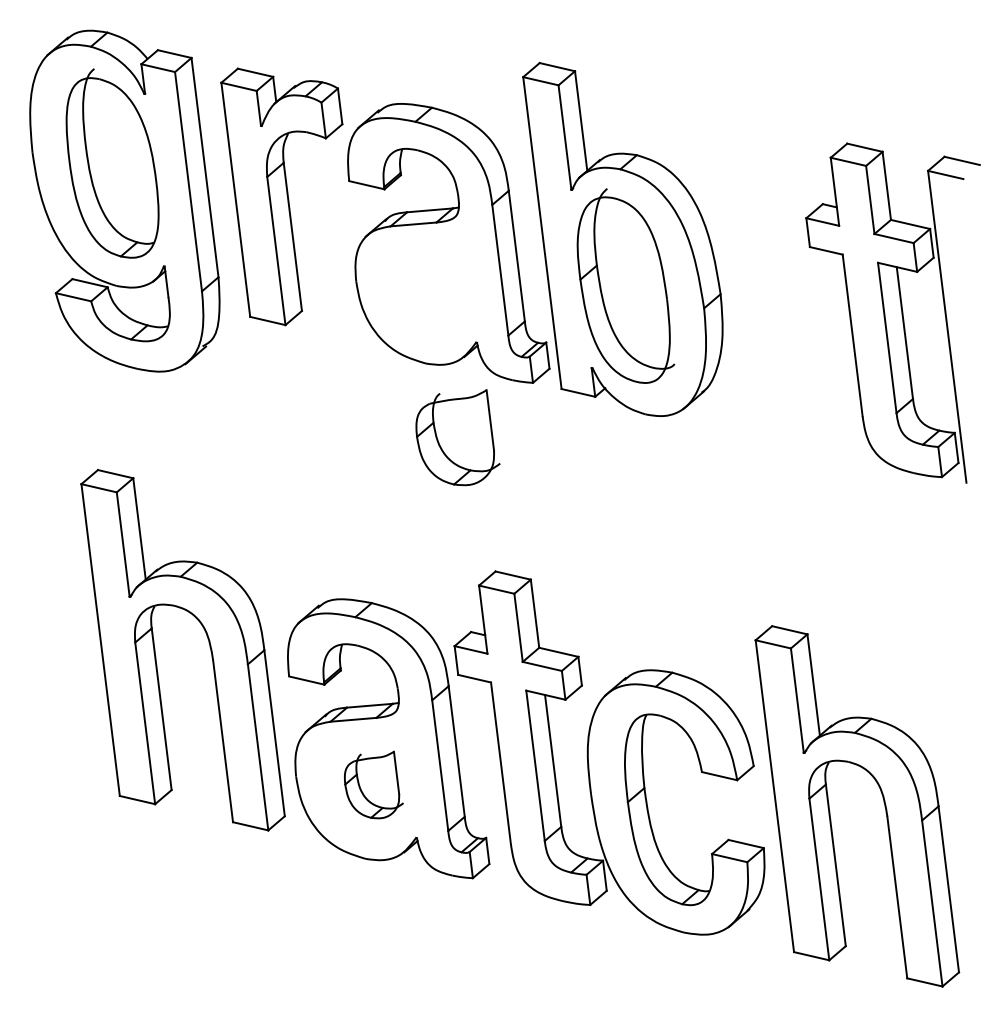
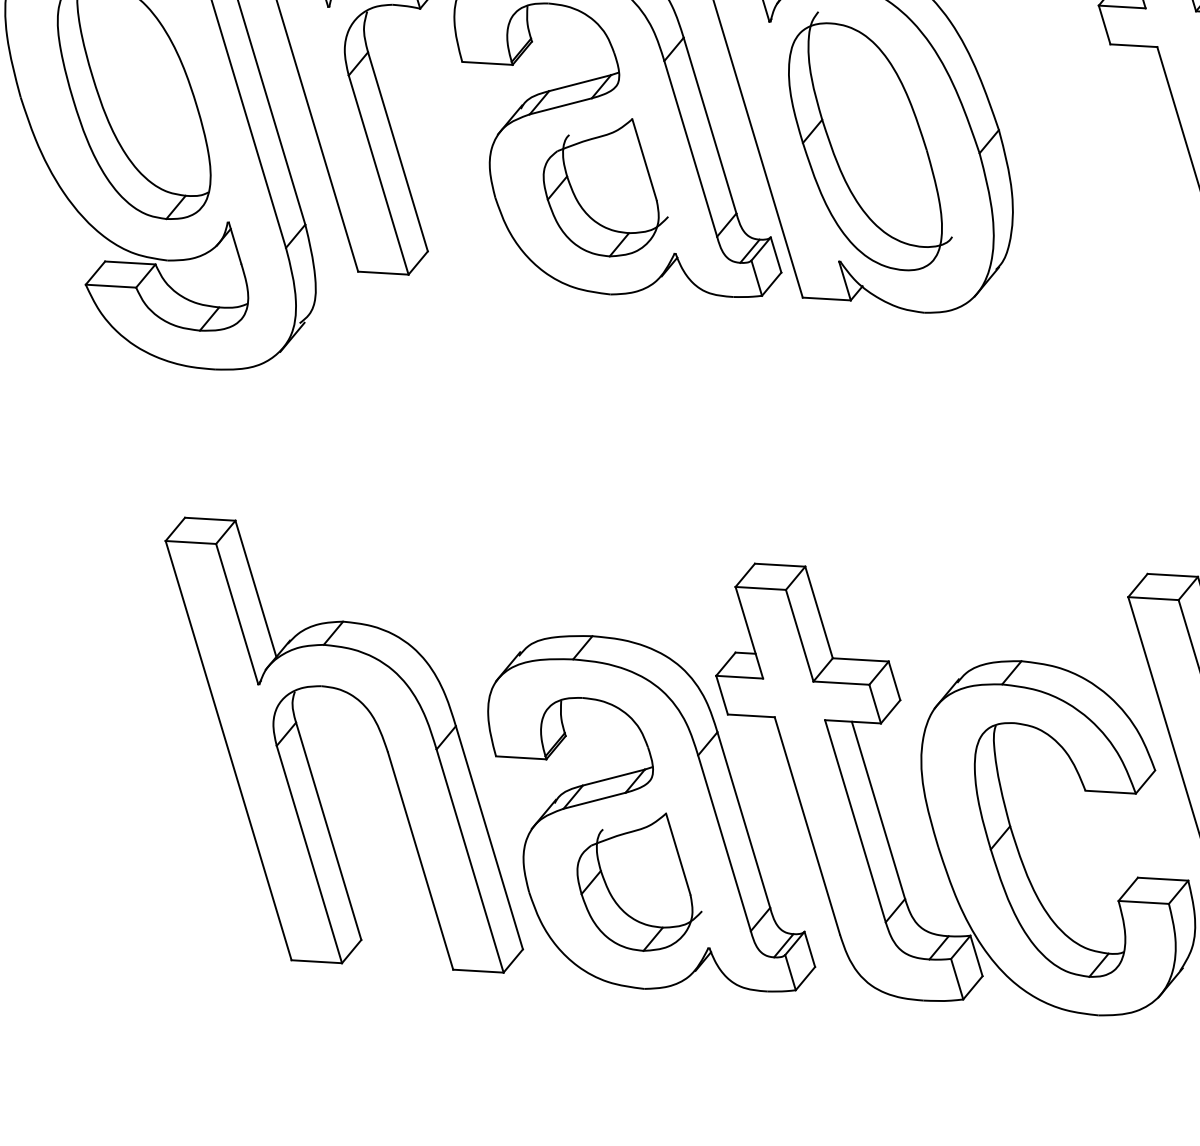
part: (457, 437) -> (603, 191), moved
part: (373, 784) -> (637, 884), size x1.43

